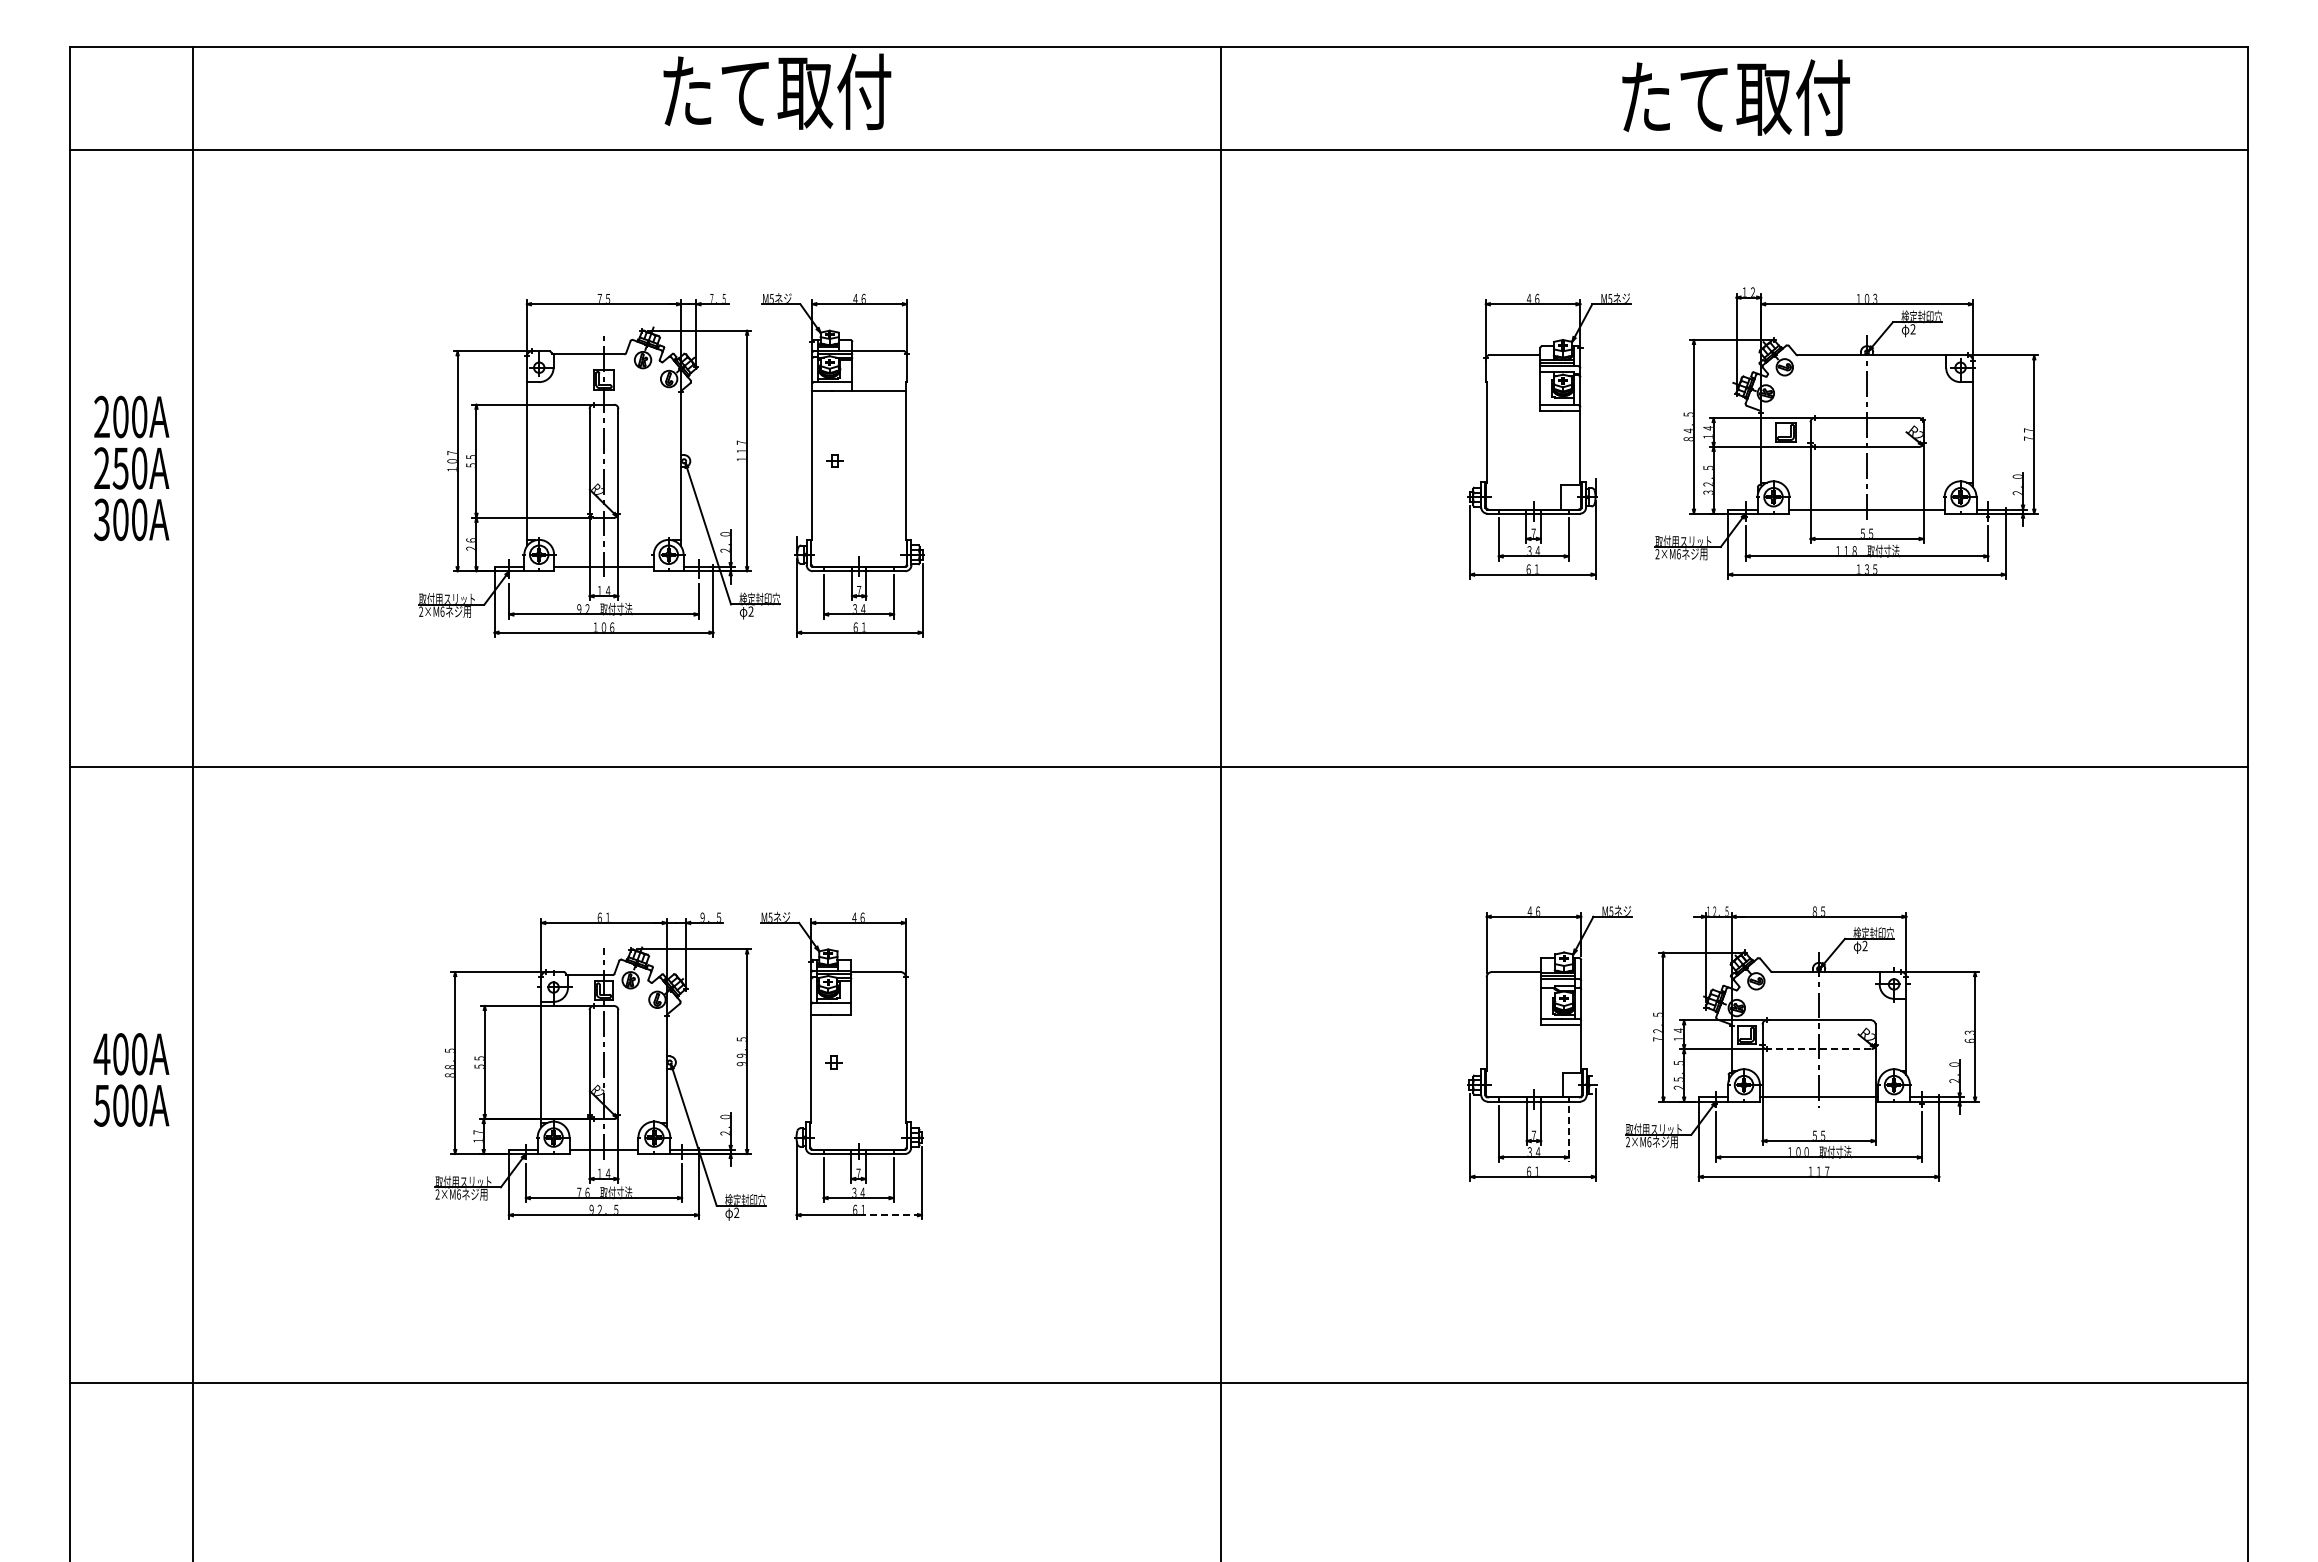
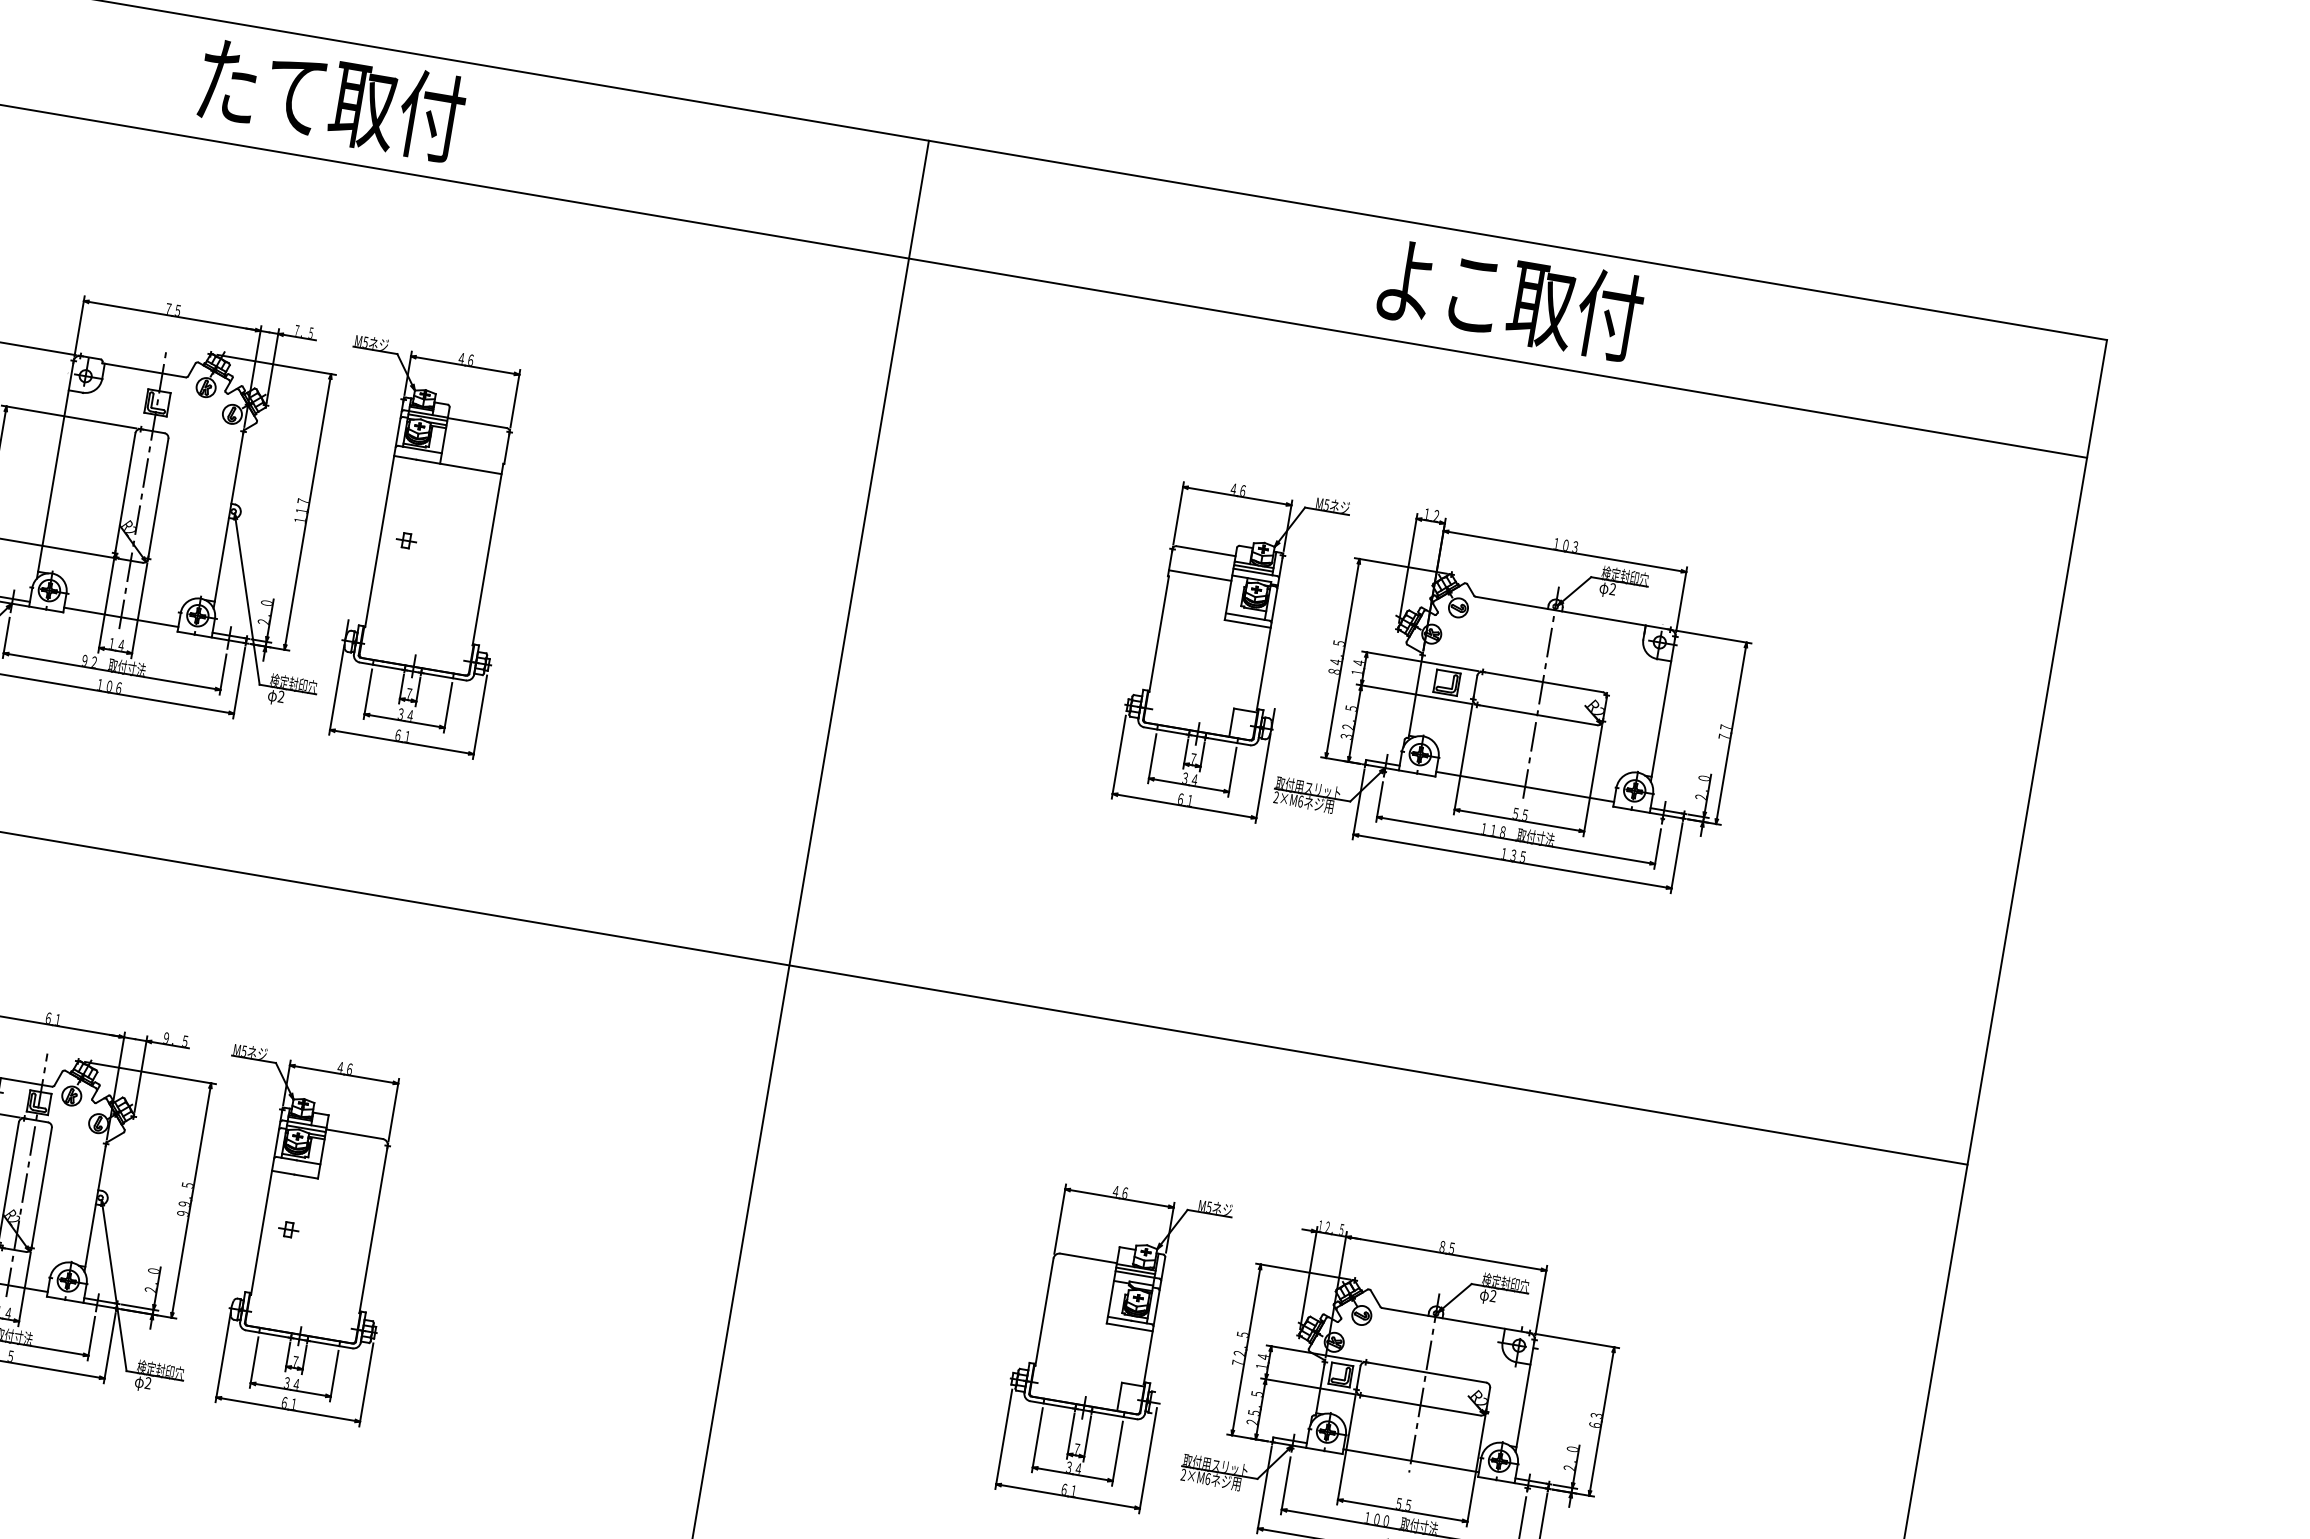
text: (777, 91) -> (332, 99), moved
text: (1674, 97) -> (1439, 286), たて取付 -> よこ取付
line: (1512, 376) -> (1199, 574), added
part: (1846, 433) -> (1516, 695), moved
line: (1818, 1049) -> (1419, 1405), dashed -> solid
line: (1568, 1133) -> (1117, 1453), dashed -> solid
line: (891, 1215) -> (325, 1416), dashed -> solid

